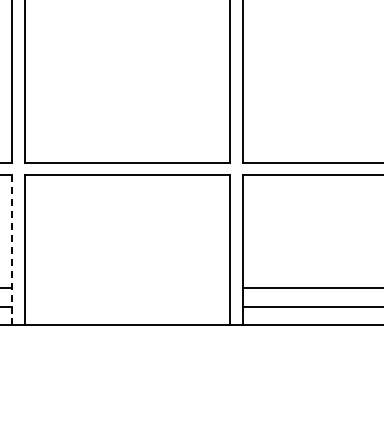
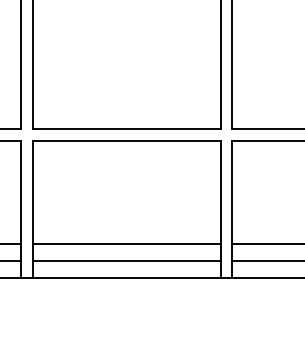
line: (12, 249) -> (21, 208), dashed -> solid
line: (127, 288) -> (126, 244), added
line: (127, 306) -> (126, 260), added

